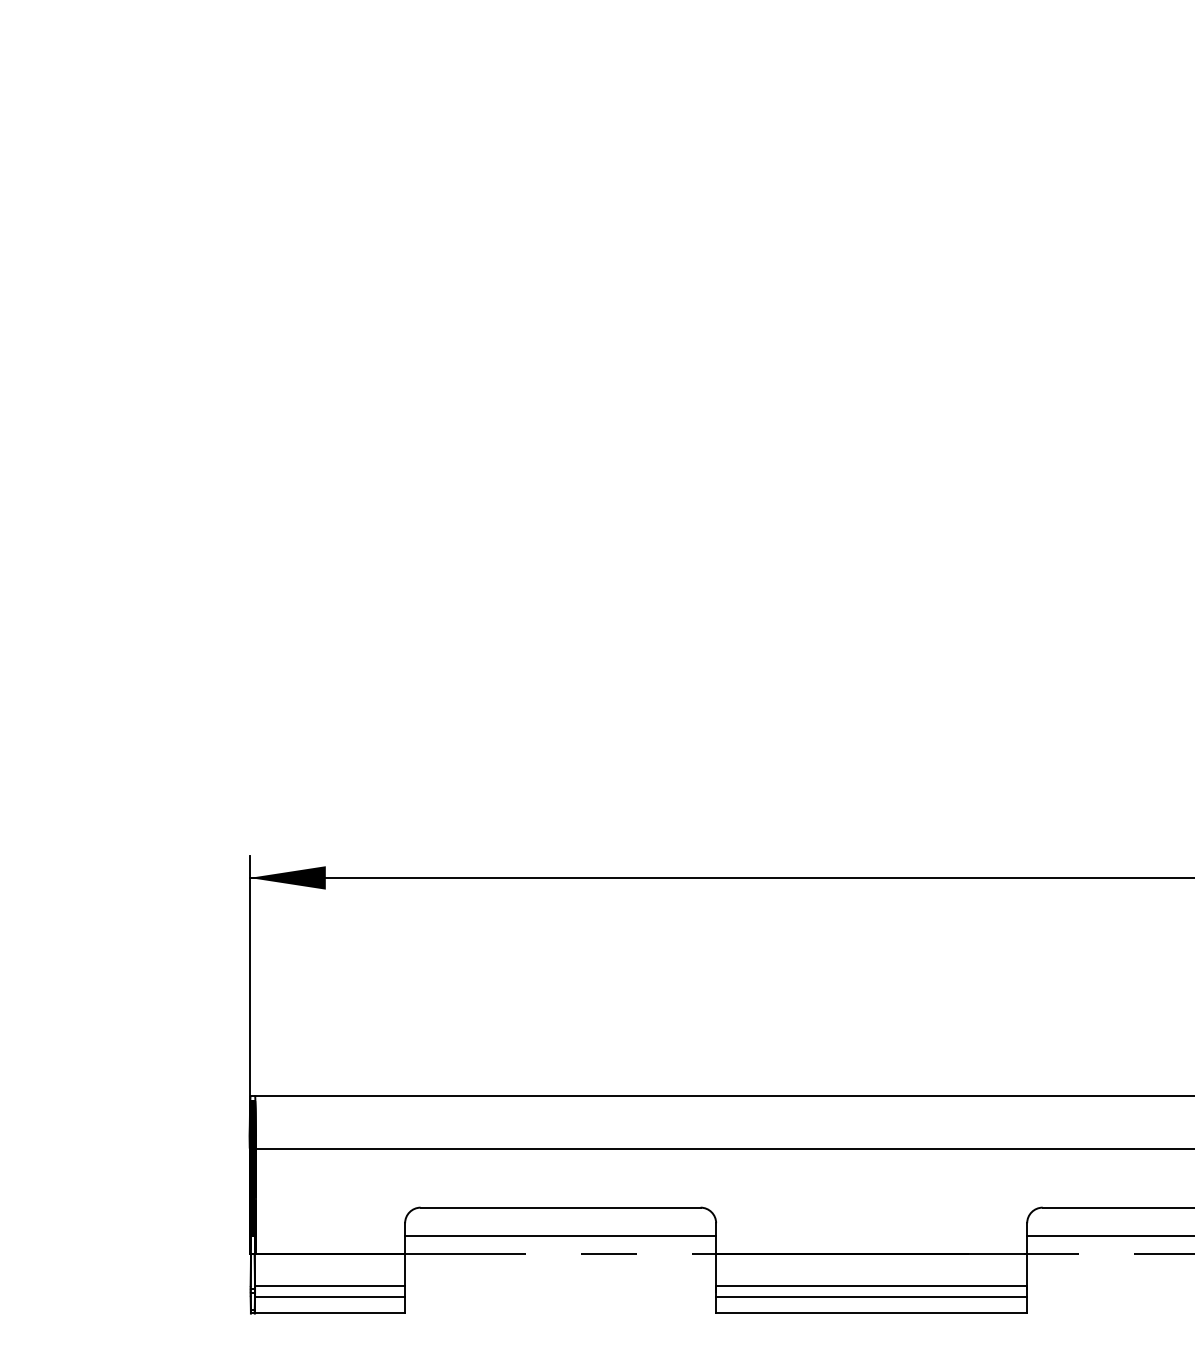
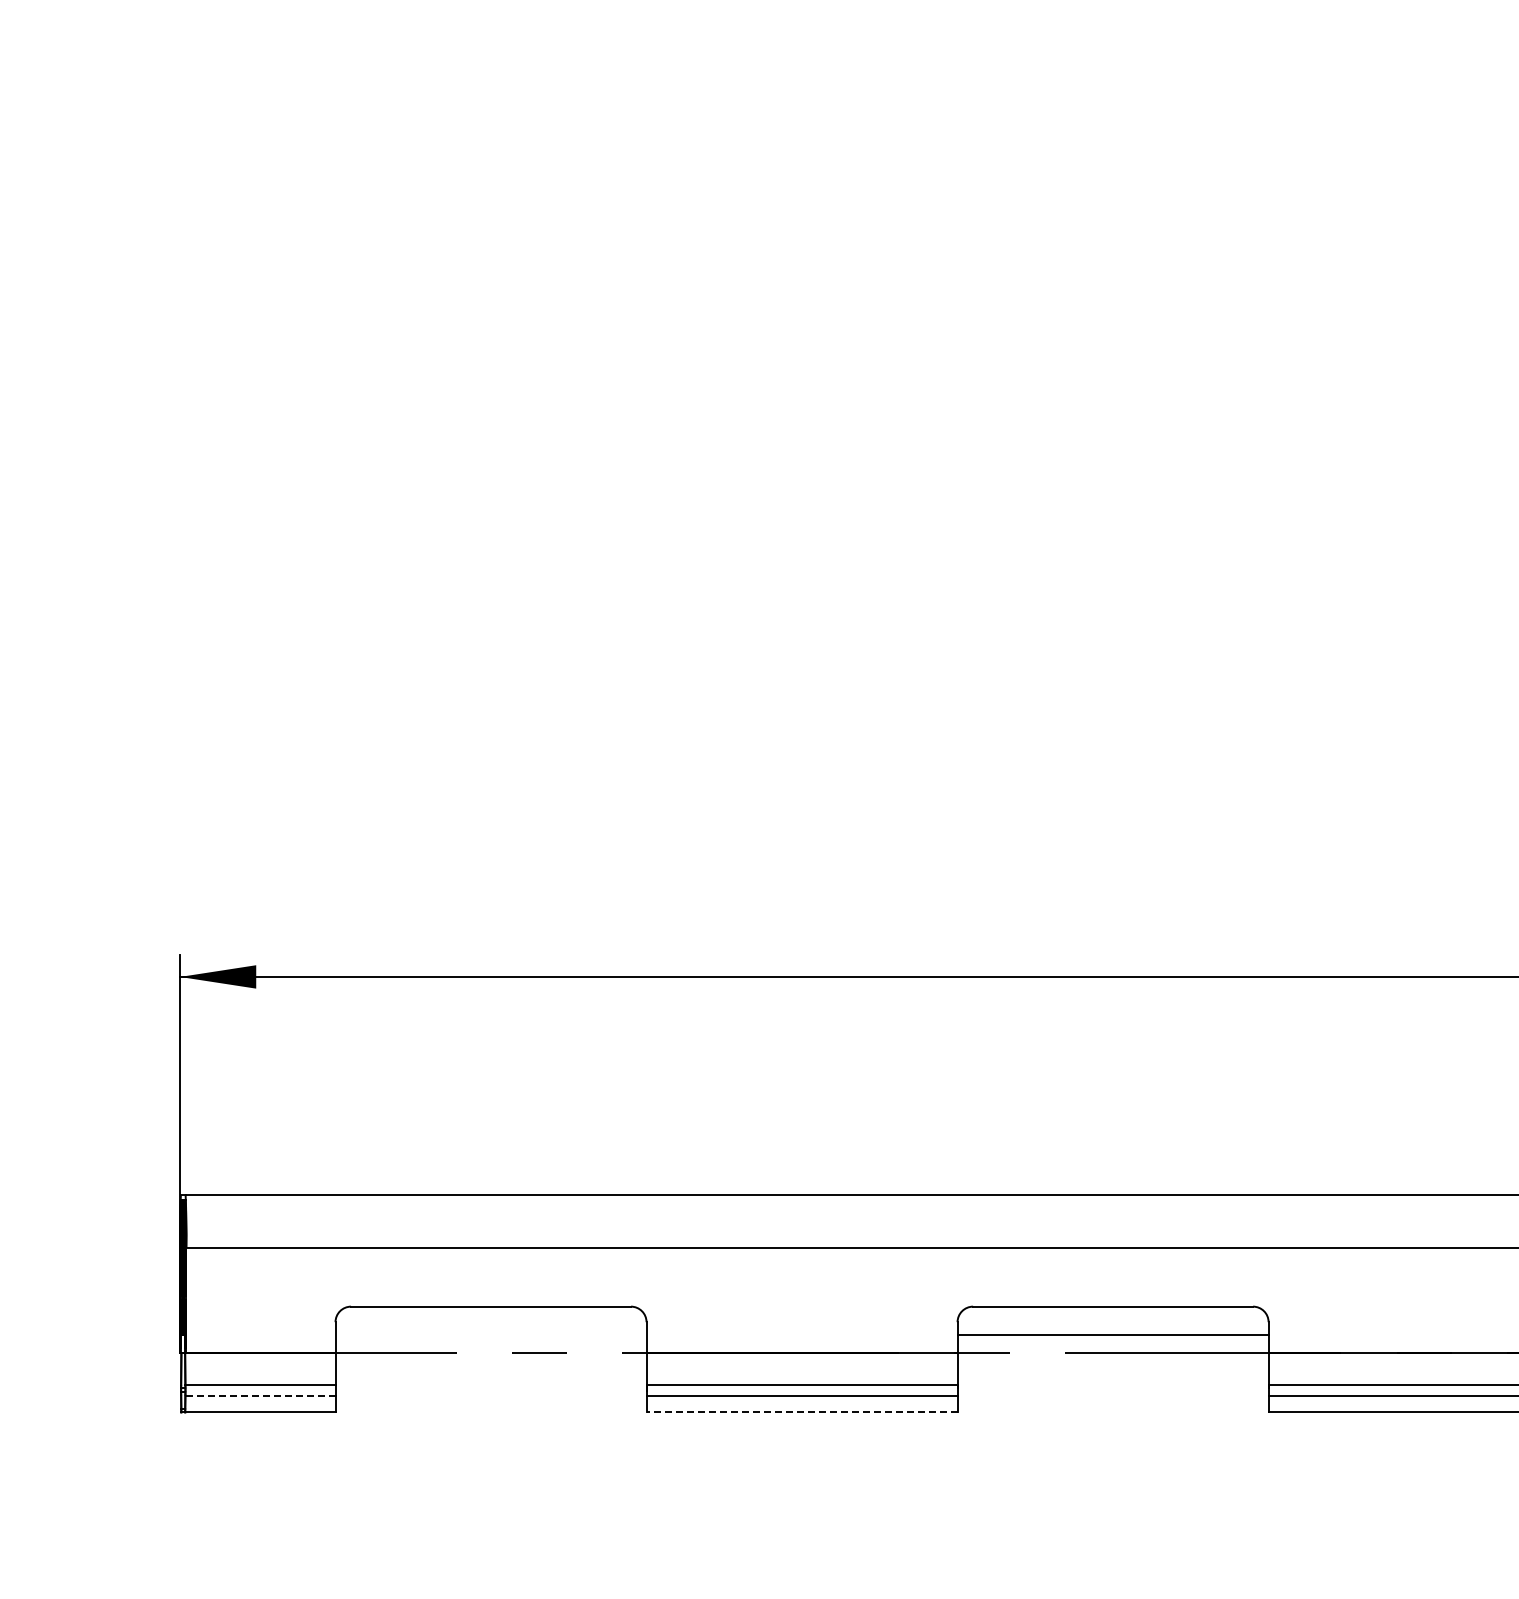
line: (560, 1235) -> (490, 1334), removed
line: (330, 1296) -> (260, 1395), solid -> dashed
line: (872, 1313) -> (802, 1412), solid -> dashed

